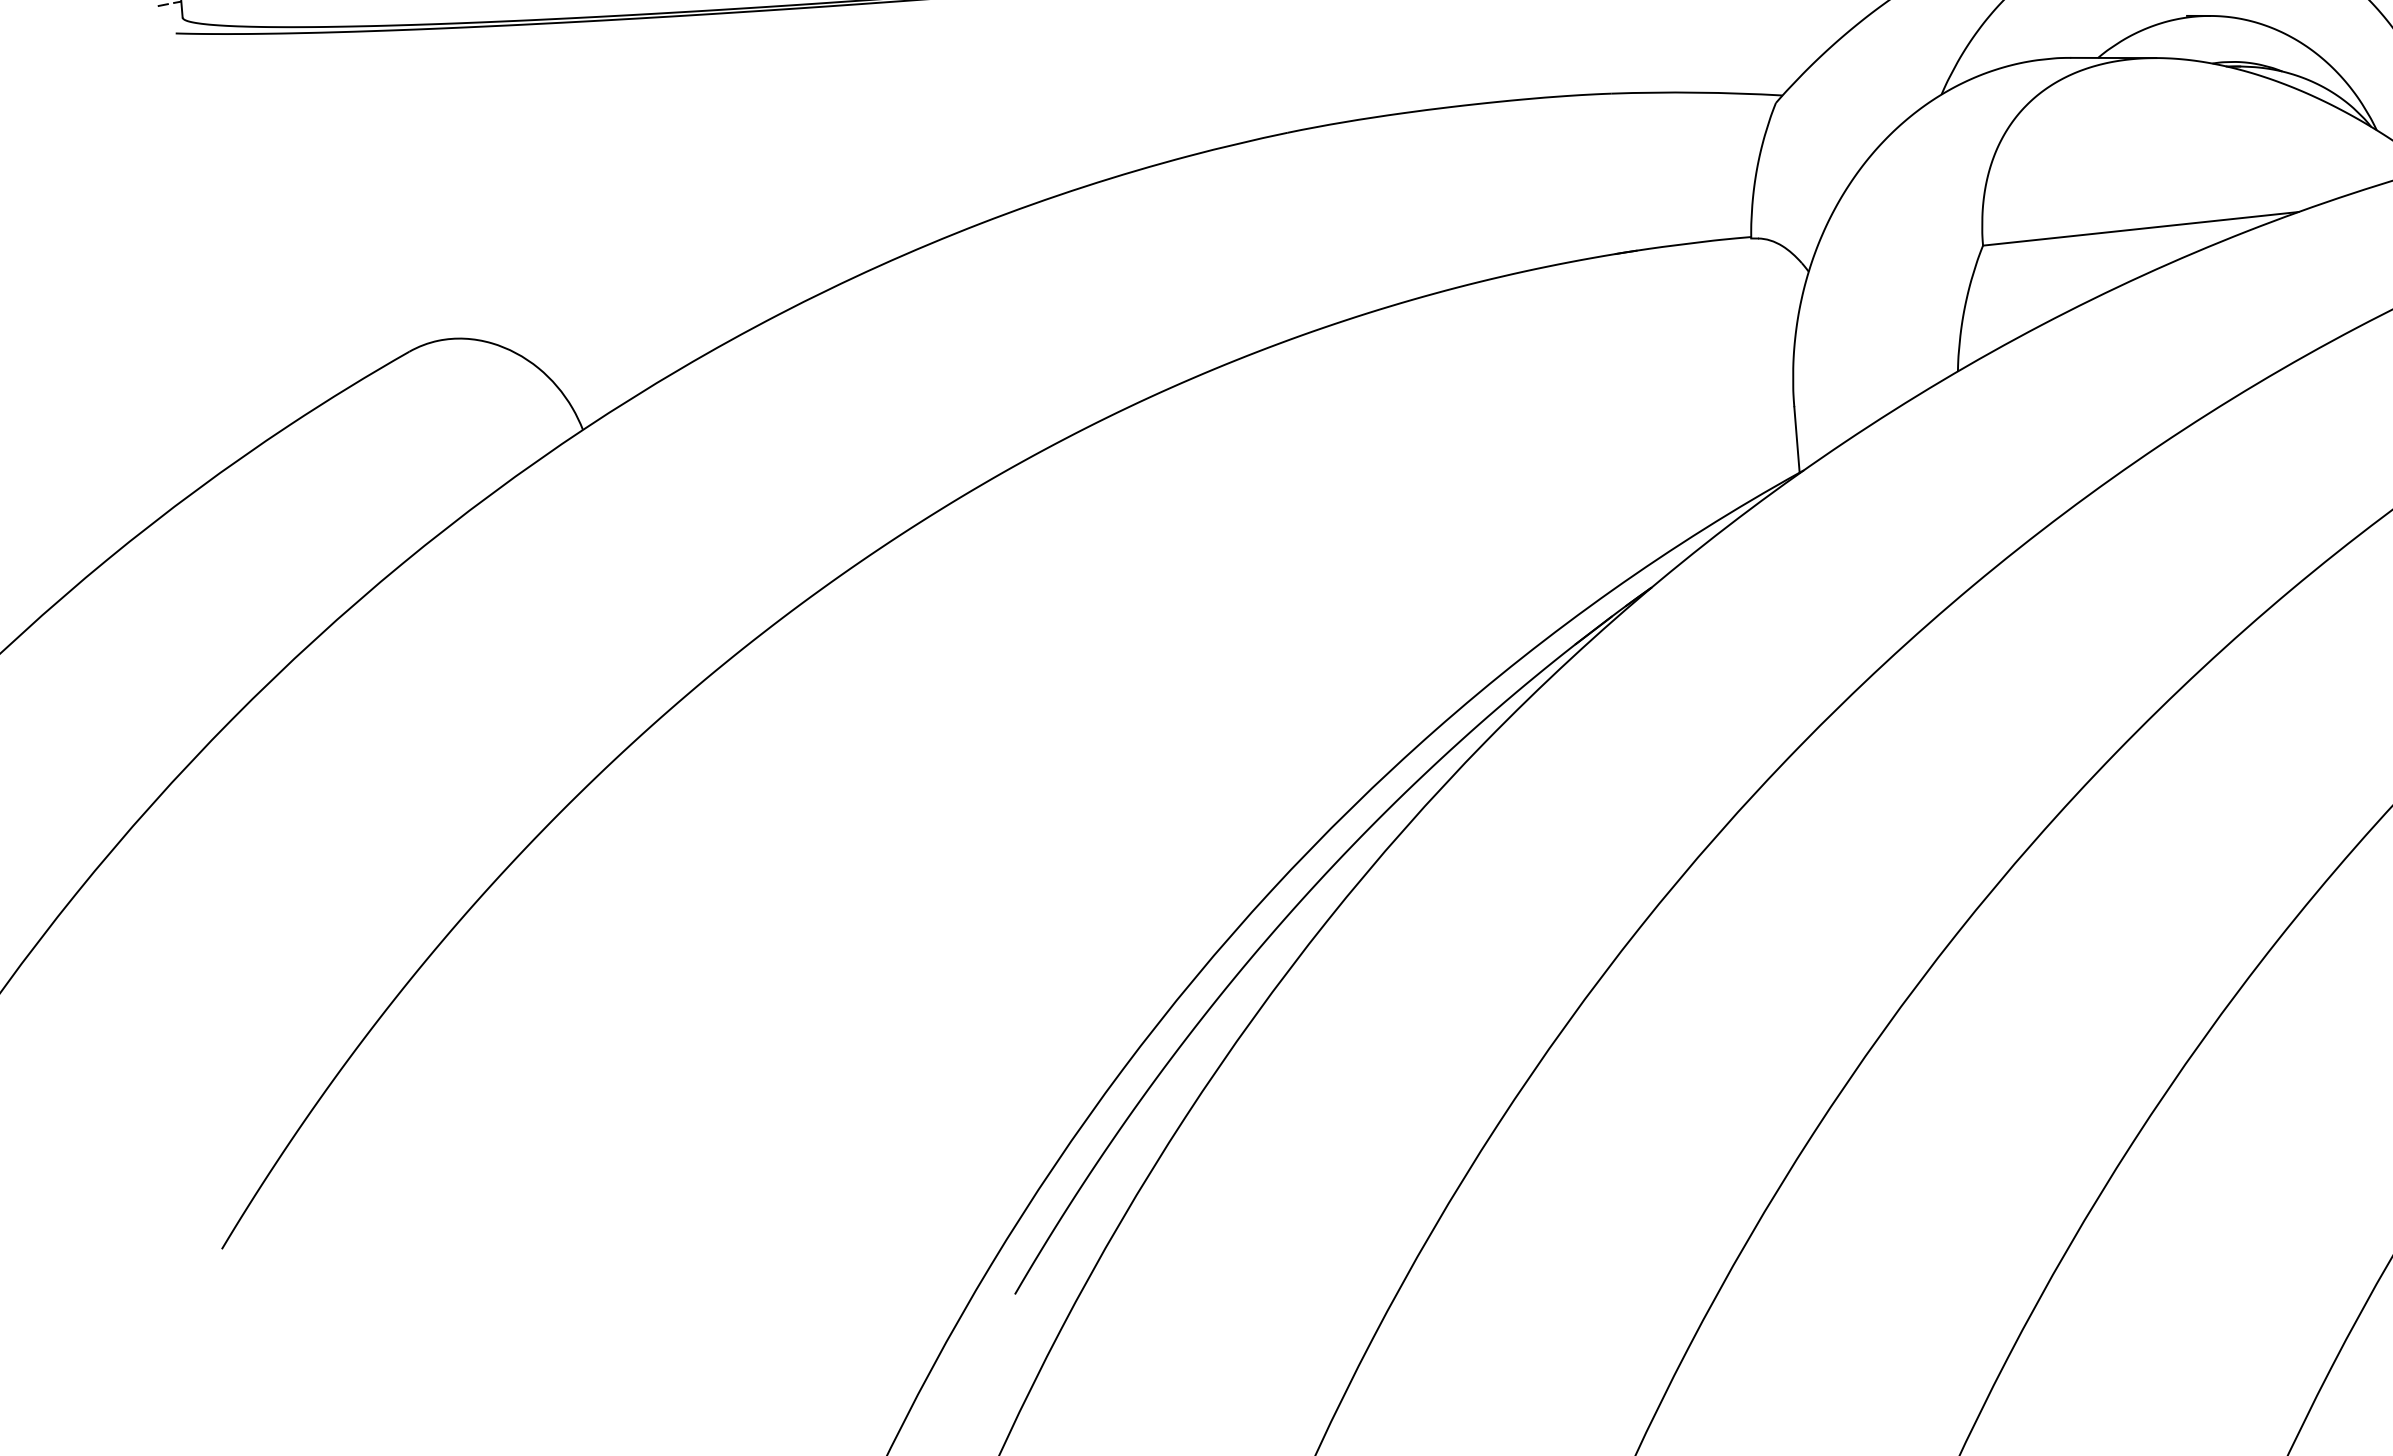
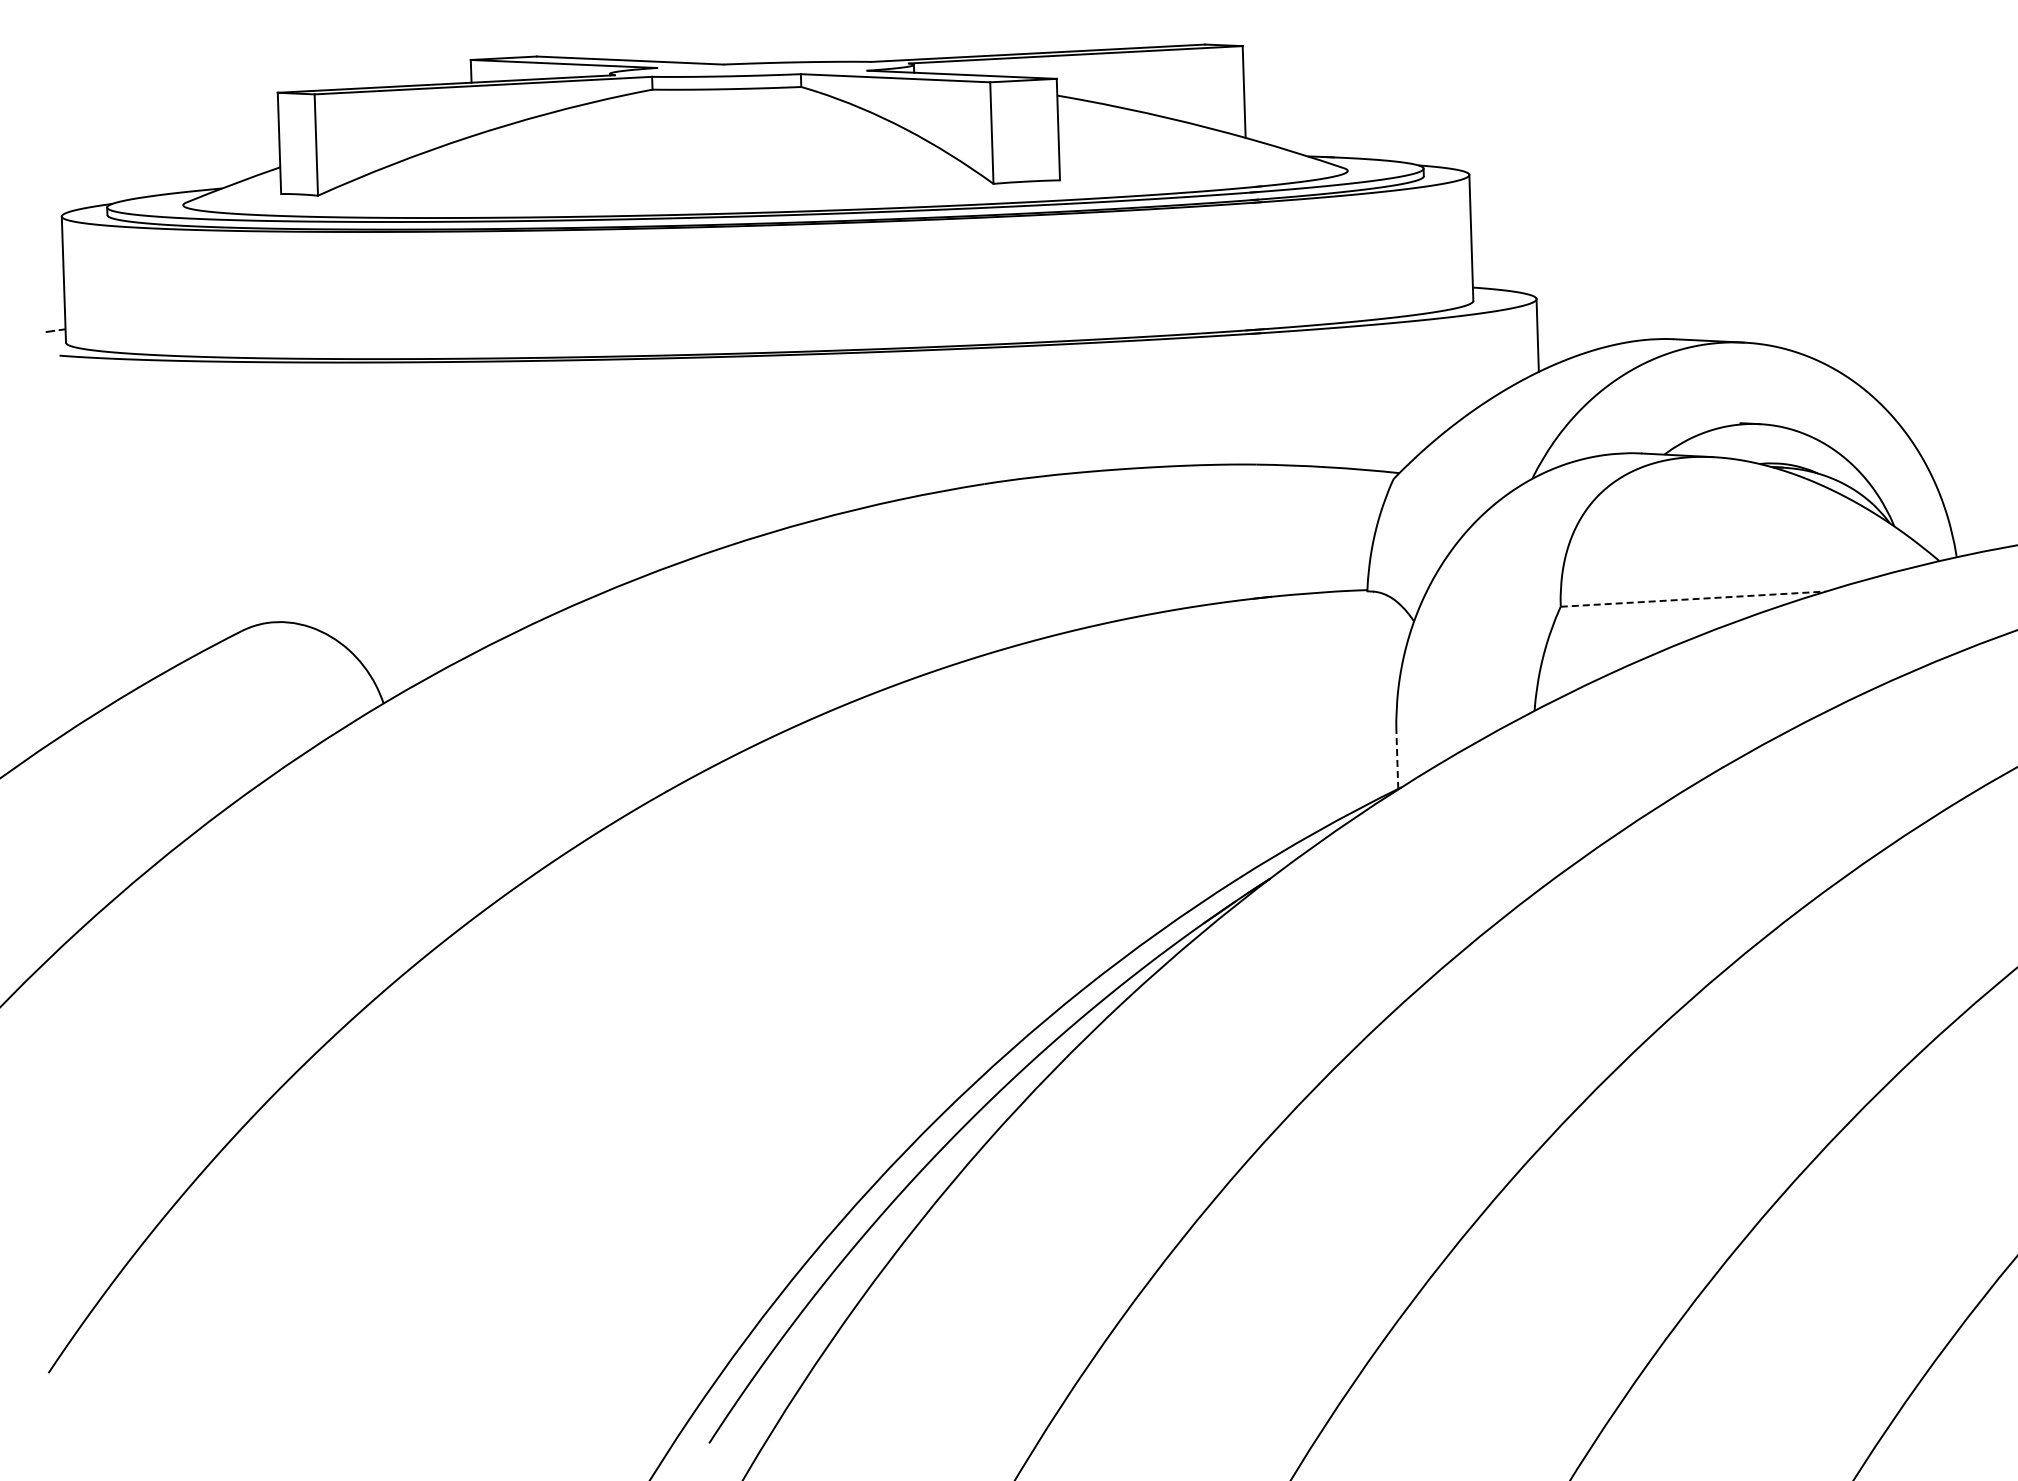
line: (2141, 229) -> (1693, 599), solid -> dashed
line: (1797, 438) -> (1397, 760), solid -> dashed

